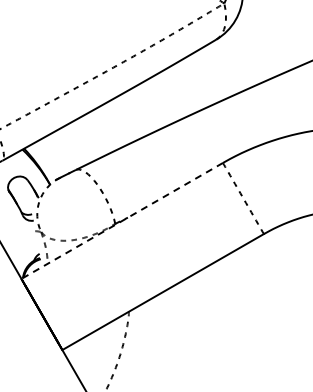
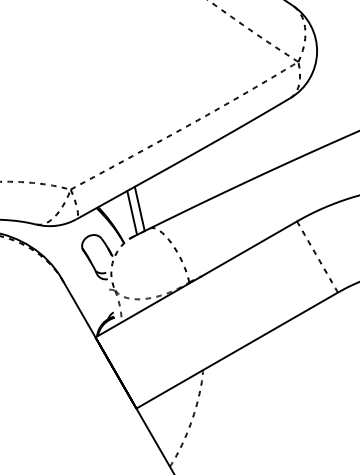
line: (65, 149) -> (139, 208), added
line: (58, 153) -> (132, 212), added
line: (121, 220) -> (195, 279), dashed -> solid

